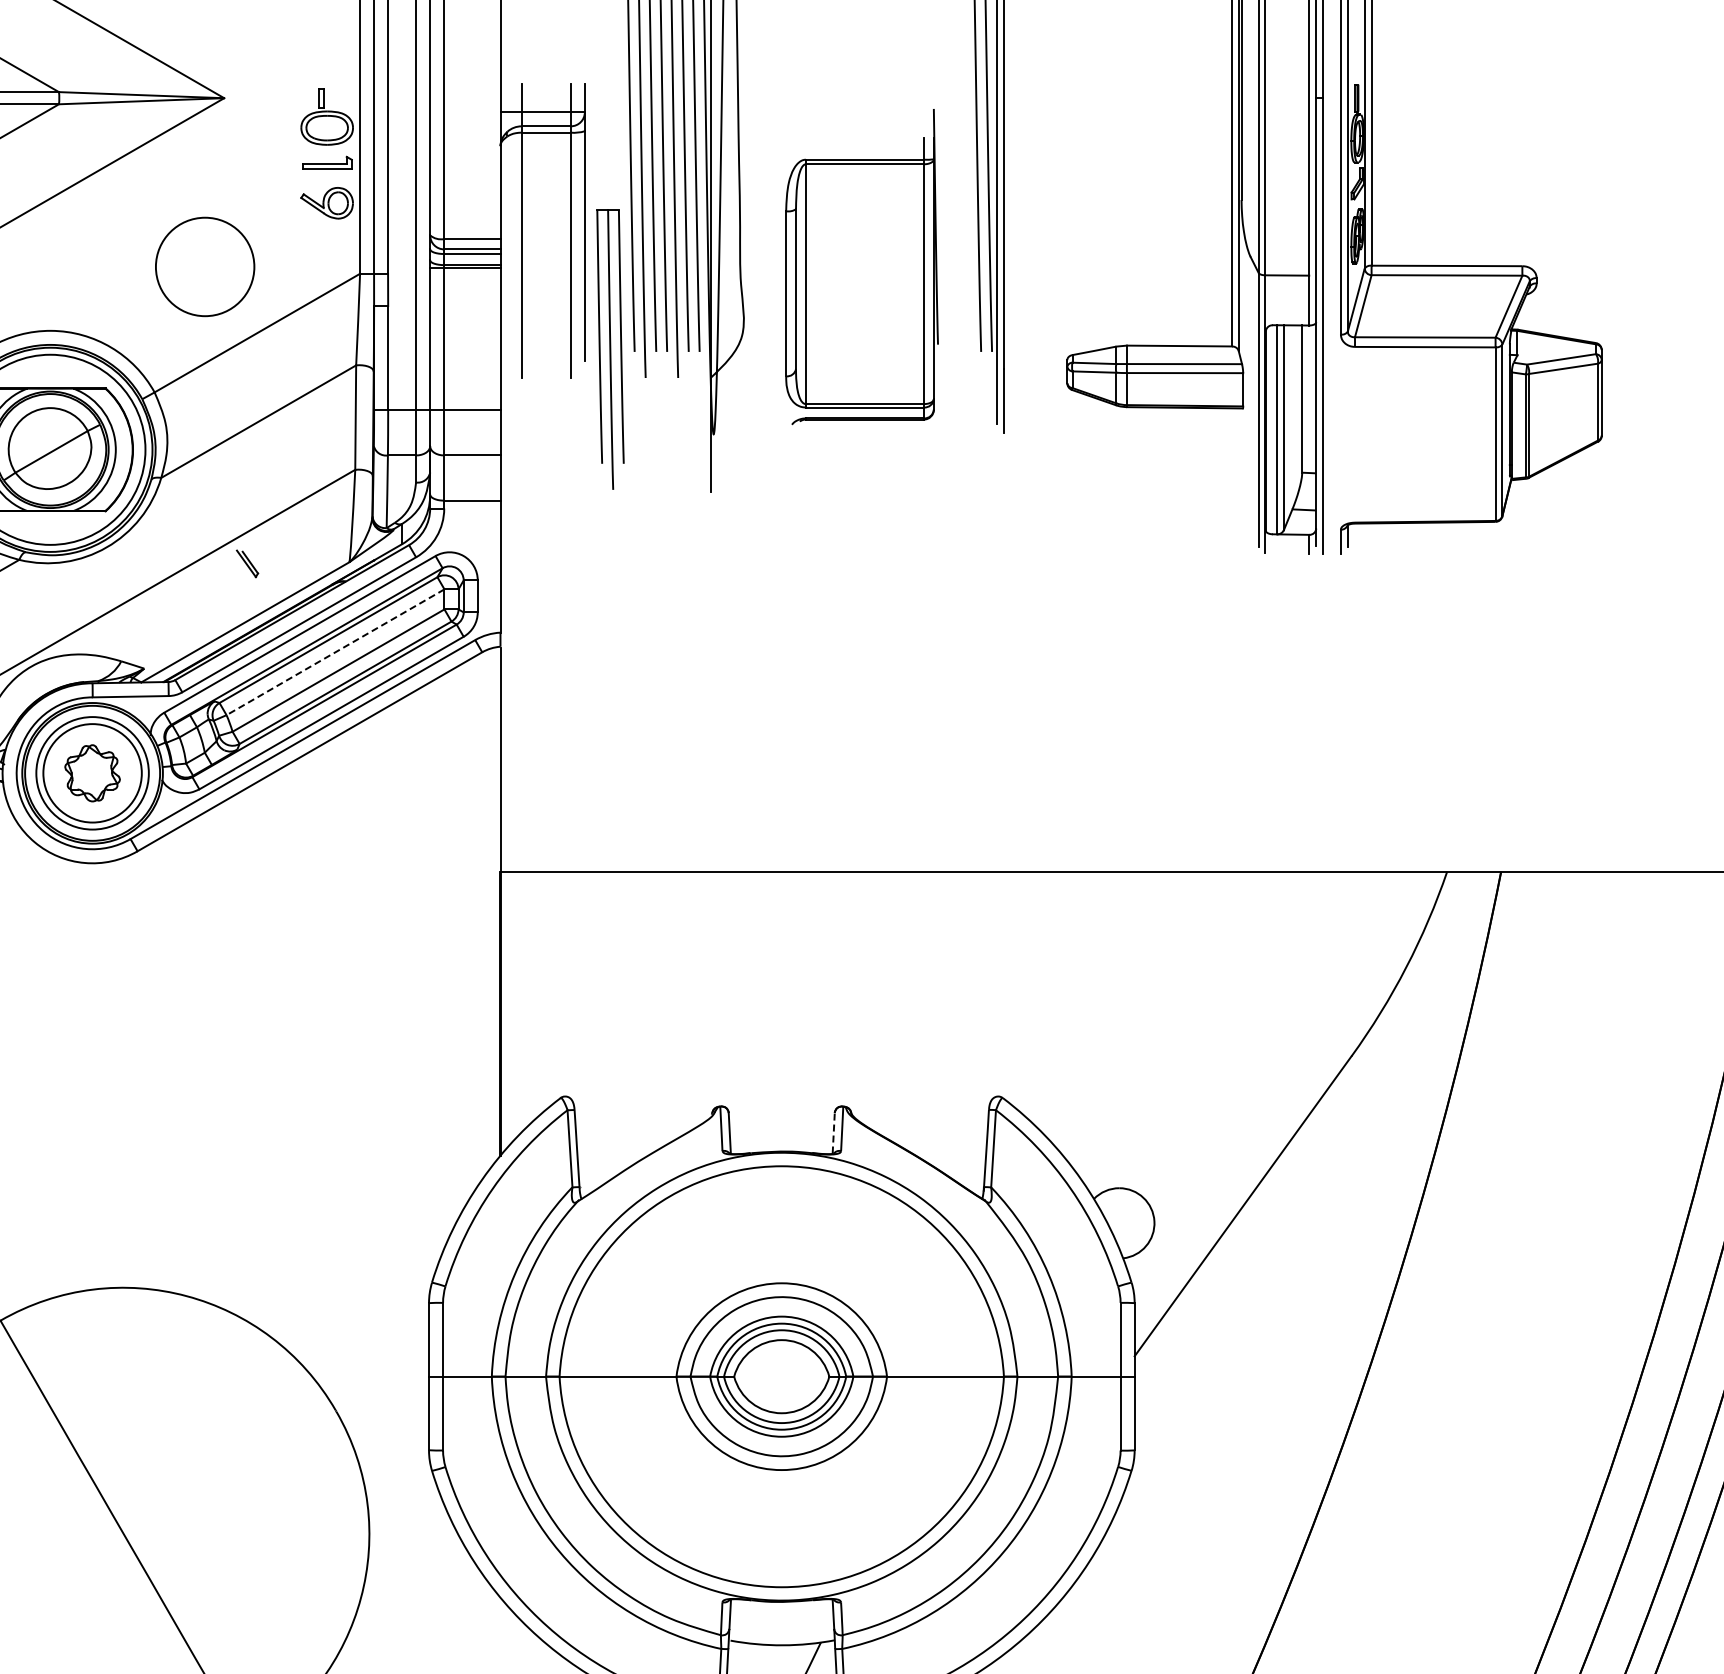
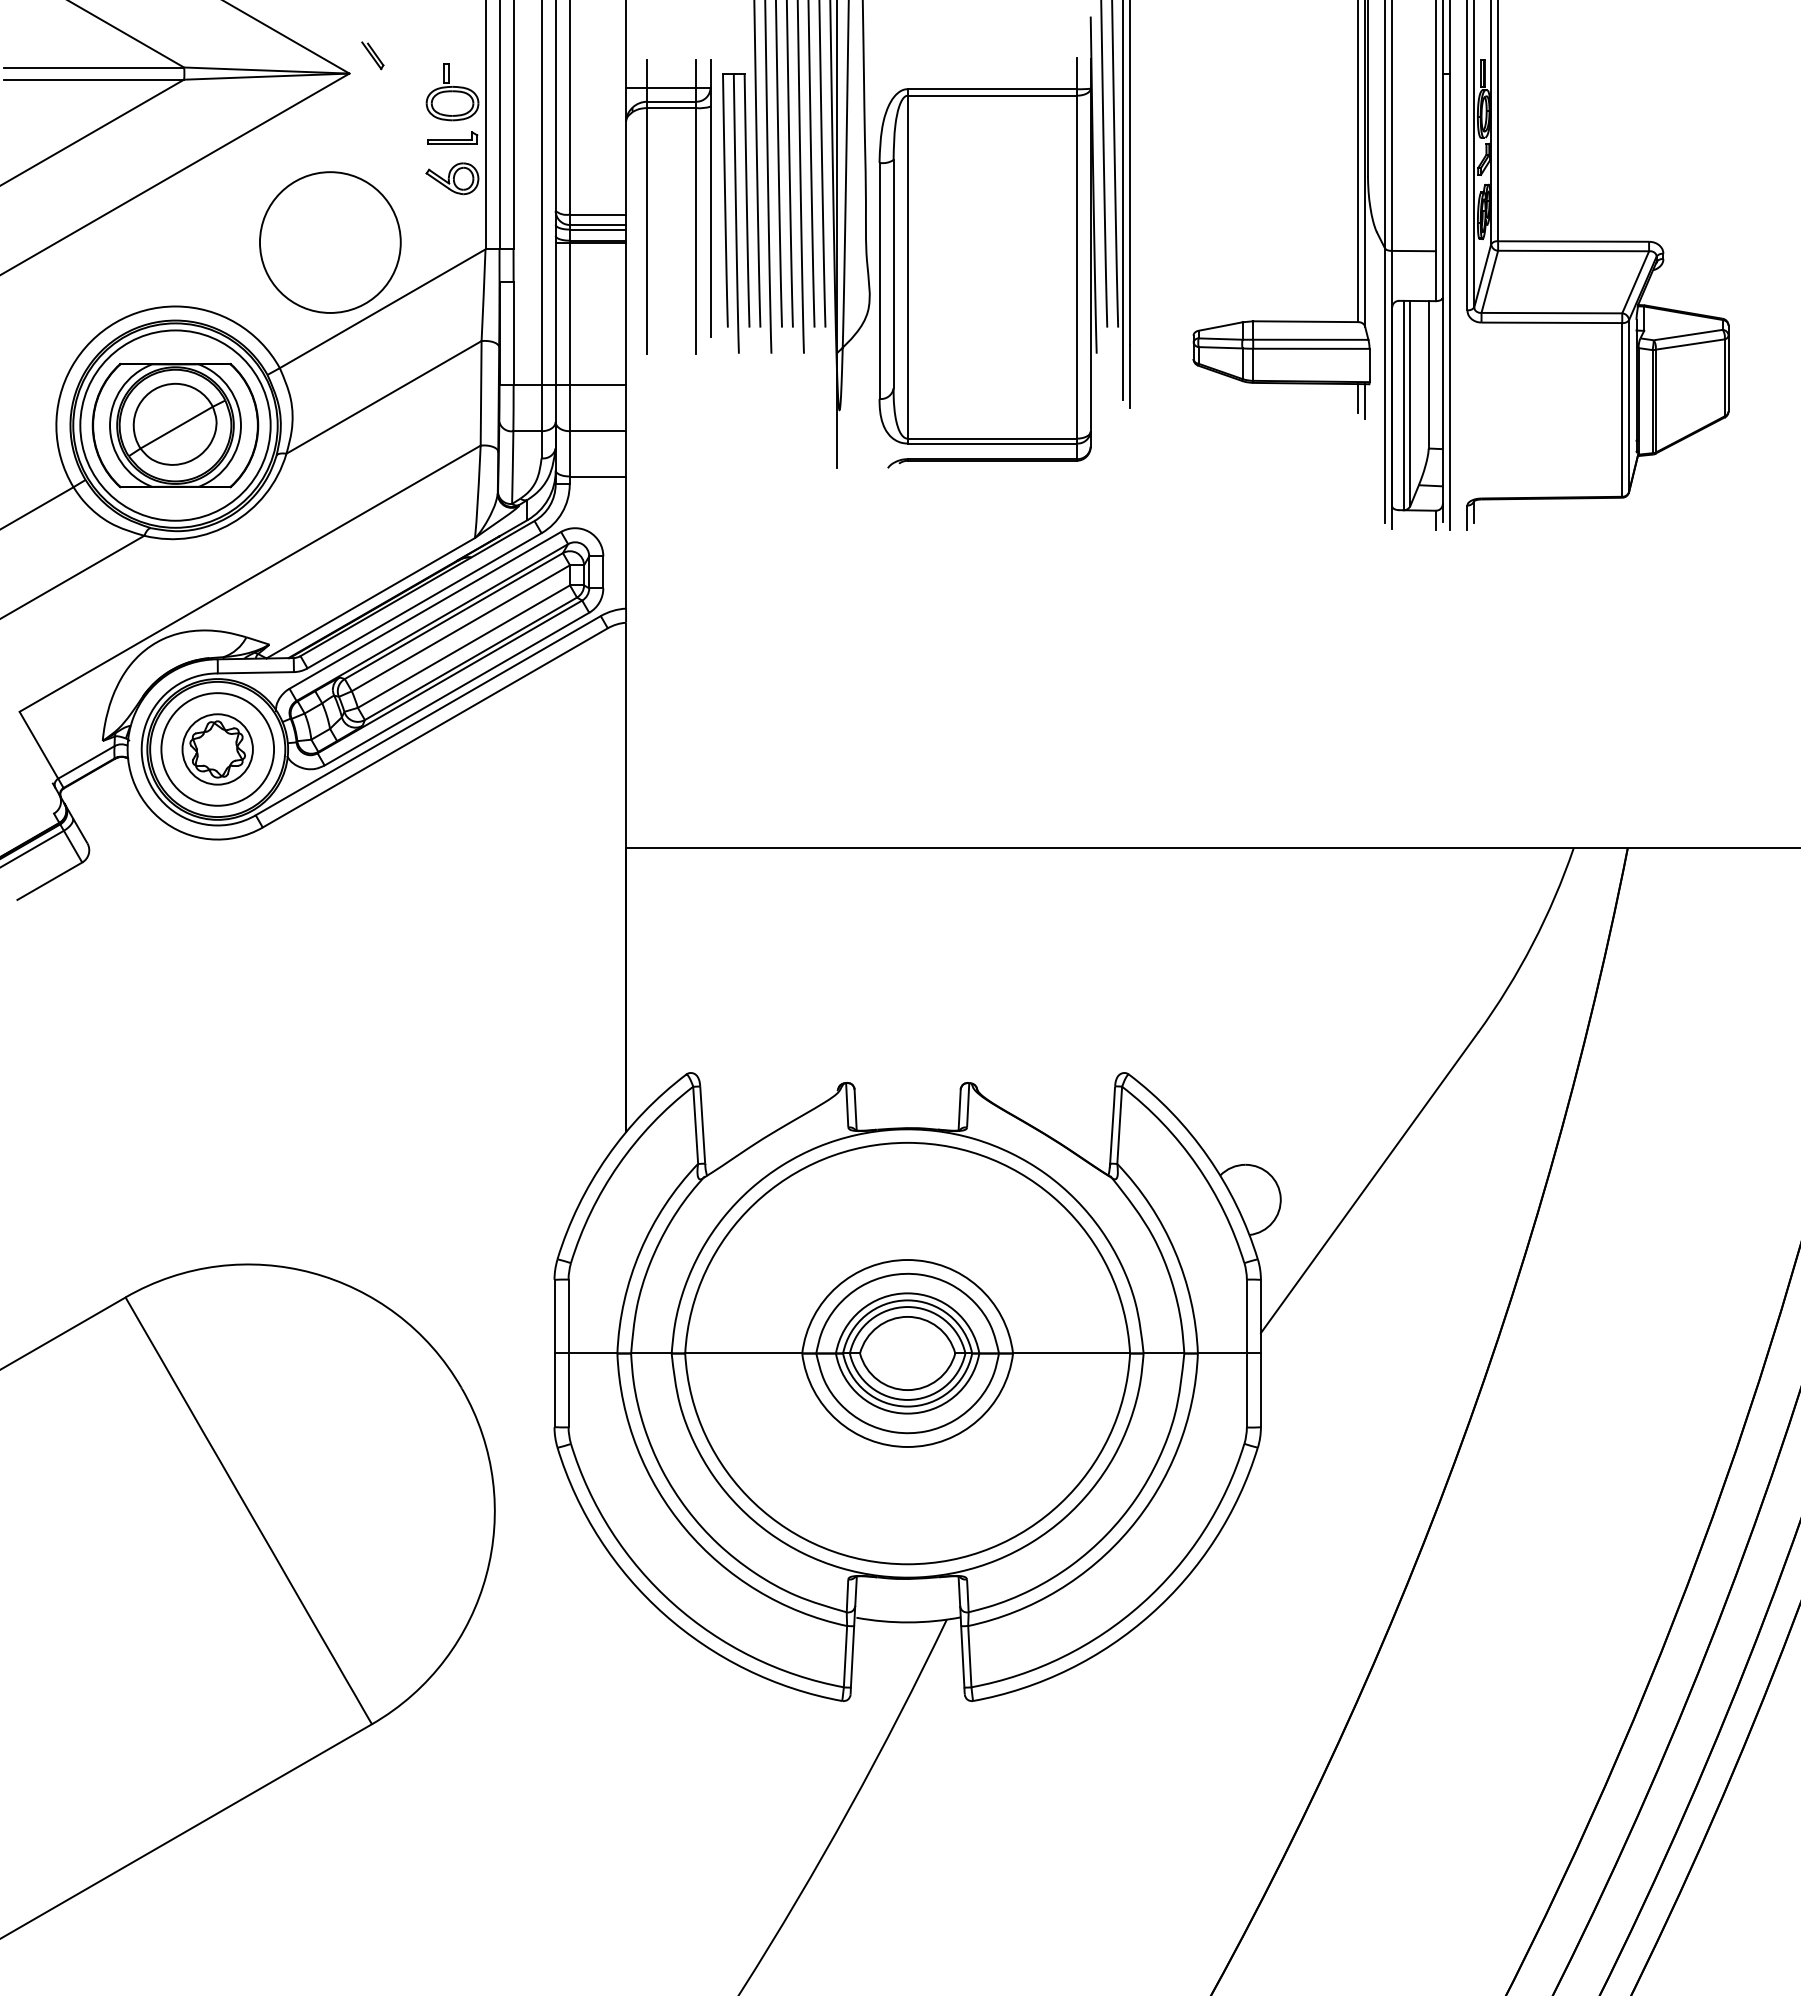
circle: (205, 266) -> (330, 242), size x1.43
part: (861, 266) -> (987, 242), size x1.43
part: (610, 349) -> (736, 213), moved
line: (1232, 422) -> (1358, 398), added
line: (1239, 425) -> (1365, 401), added
part: (247, 563) -> (372, 55), moved
line: (335, 652) -> (460, 628), dashed -> solid
circle: (92, 773) -> (217, 749), size x0.71
line: (833, 1132) -> (959, 1109), dashed -> solid

